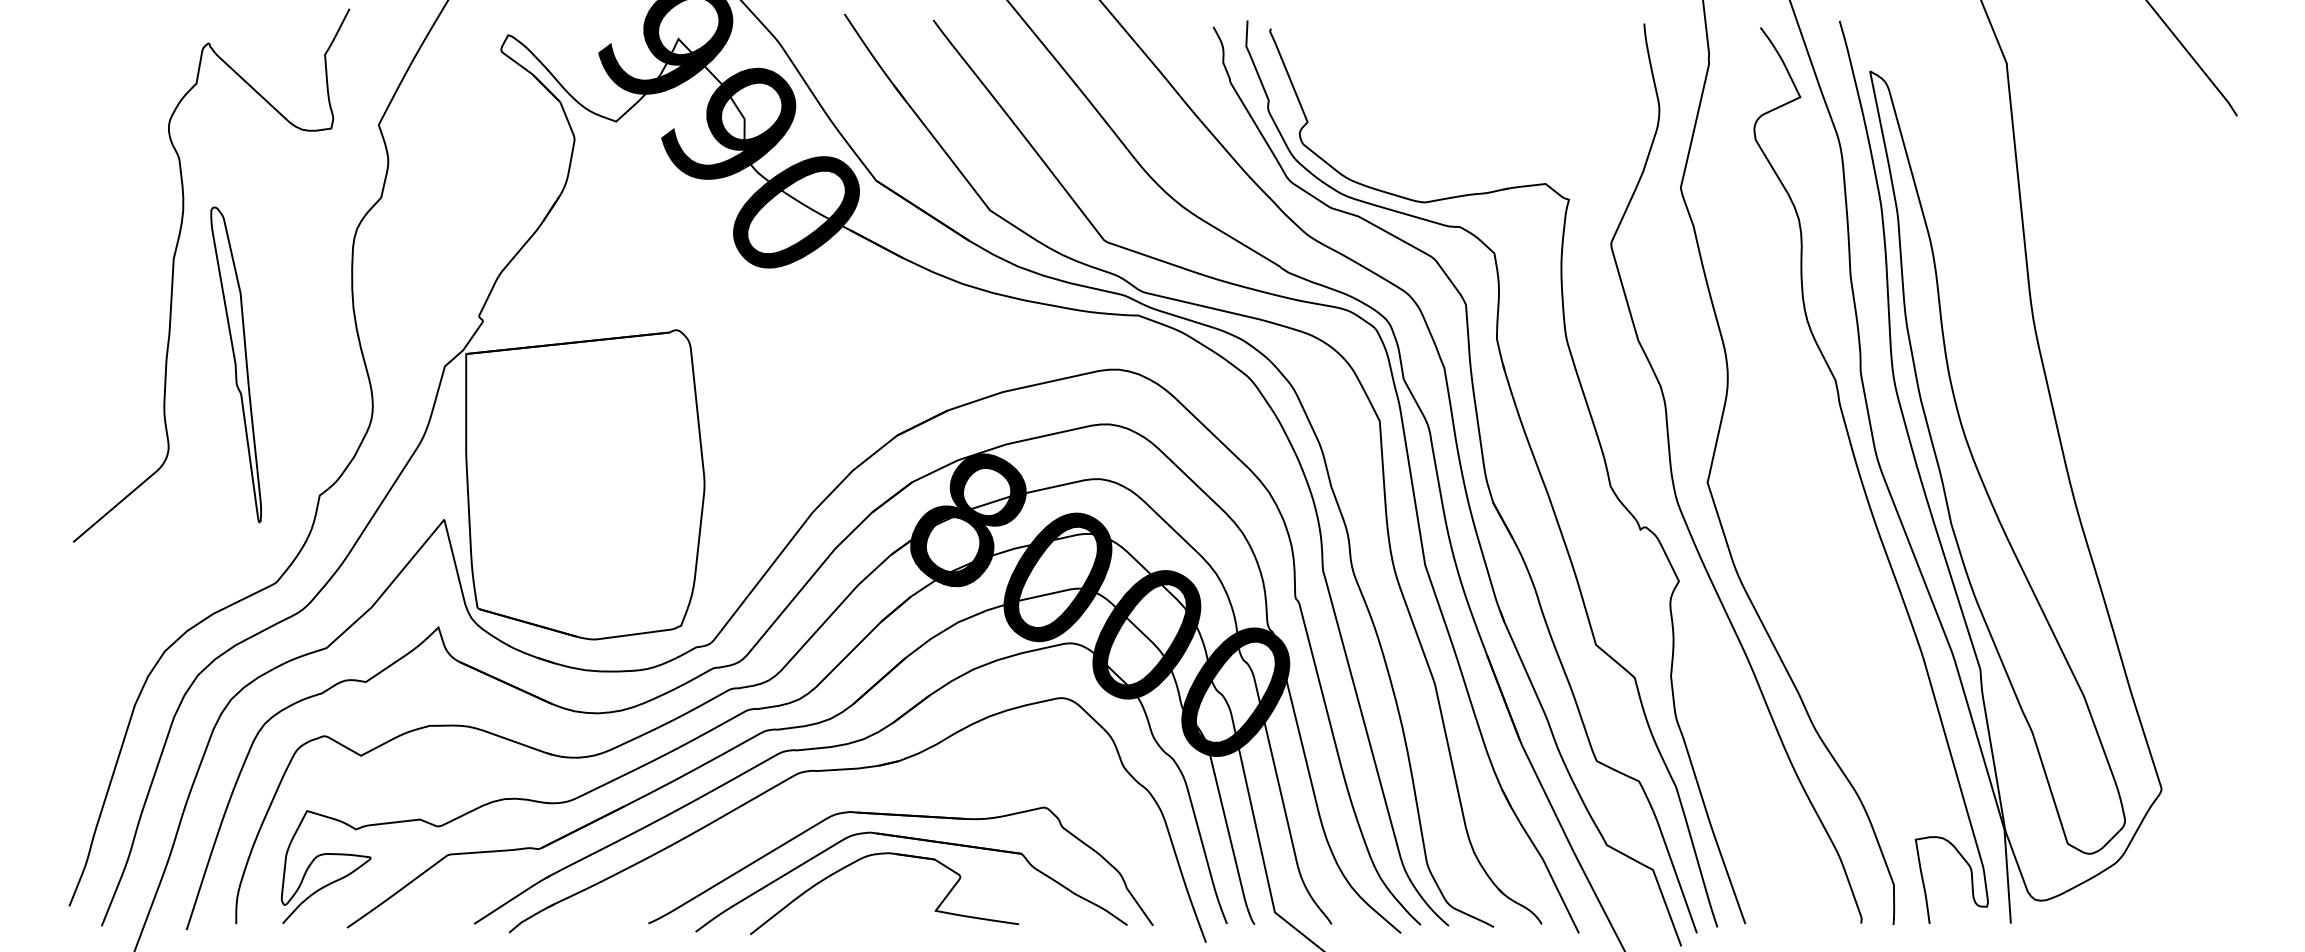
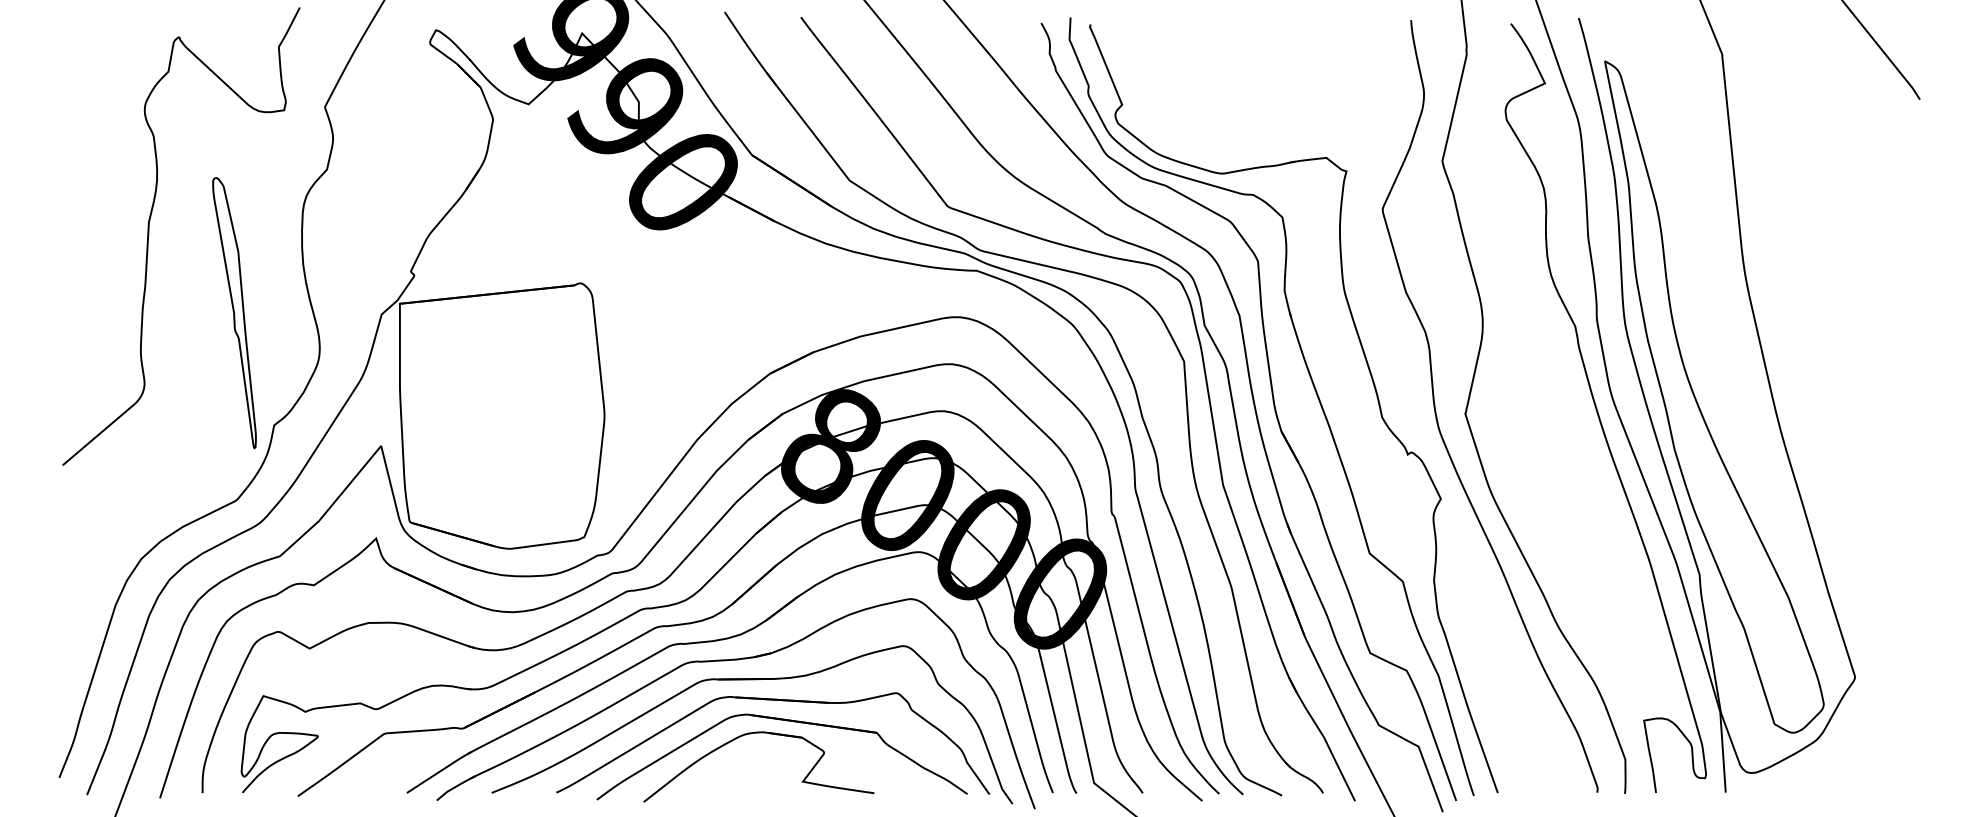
part: (236, 365) -> (234, 313), moved
part: (876, 792) -> (752, 680), added

